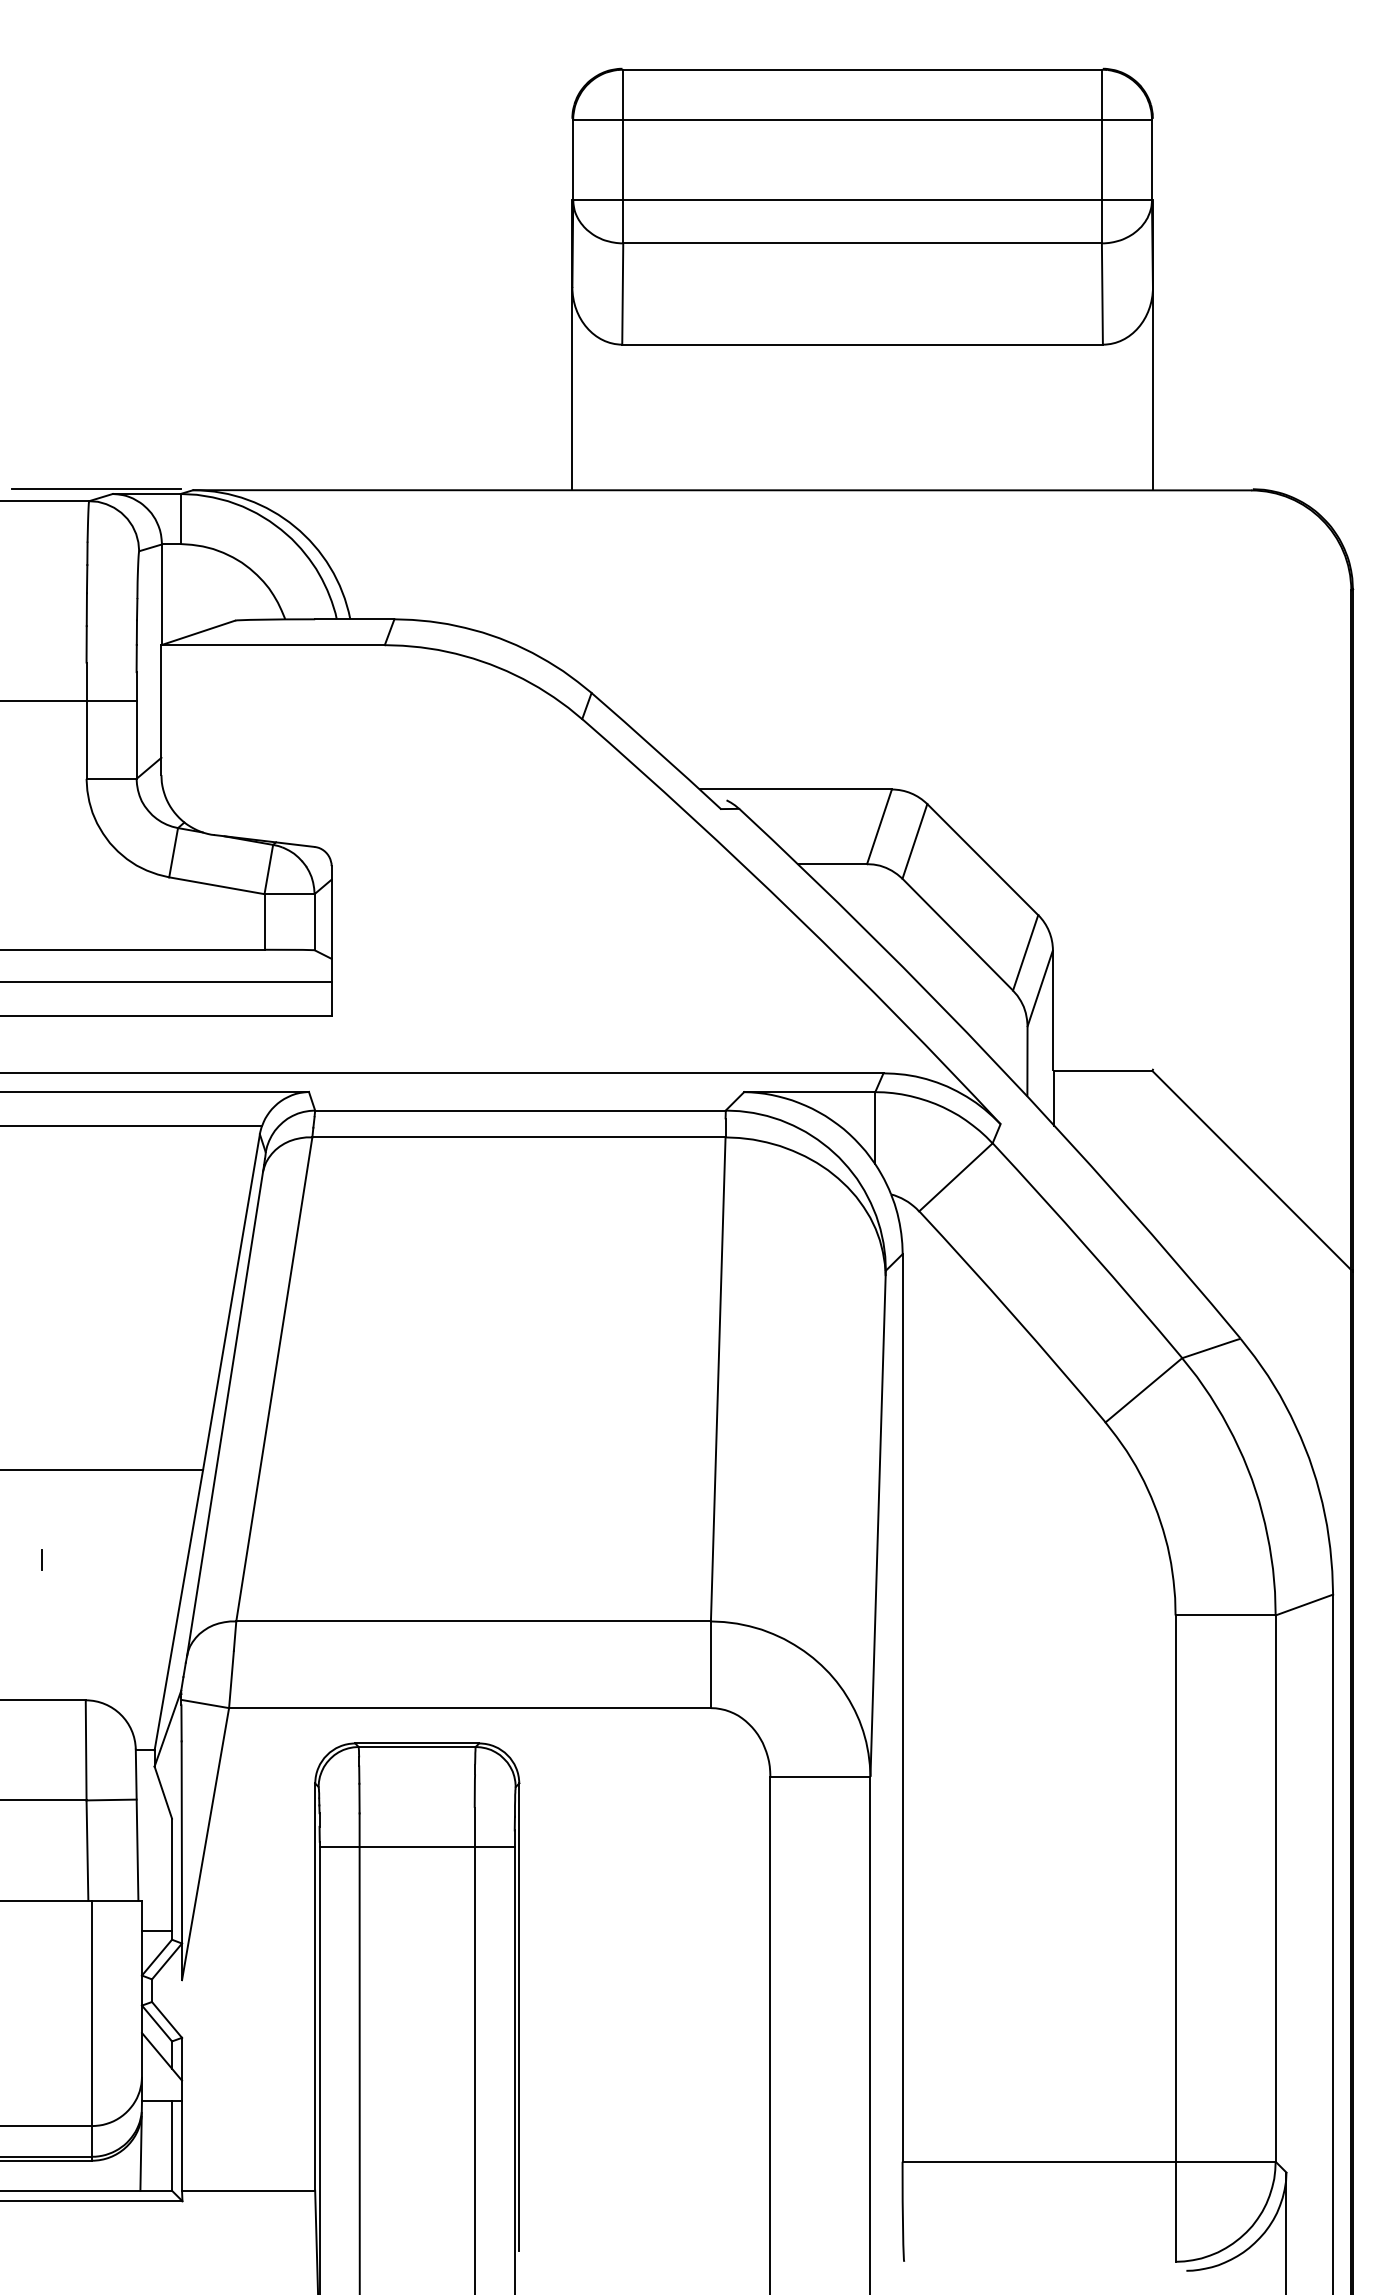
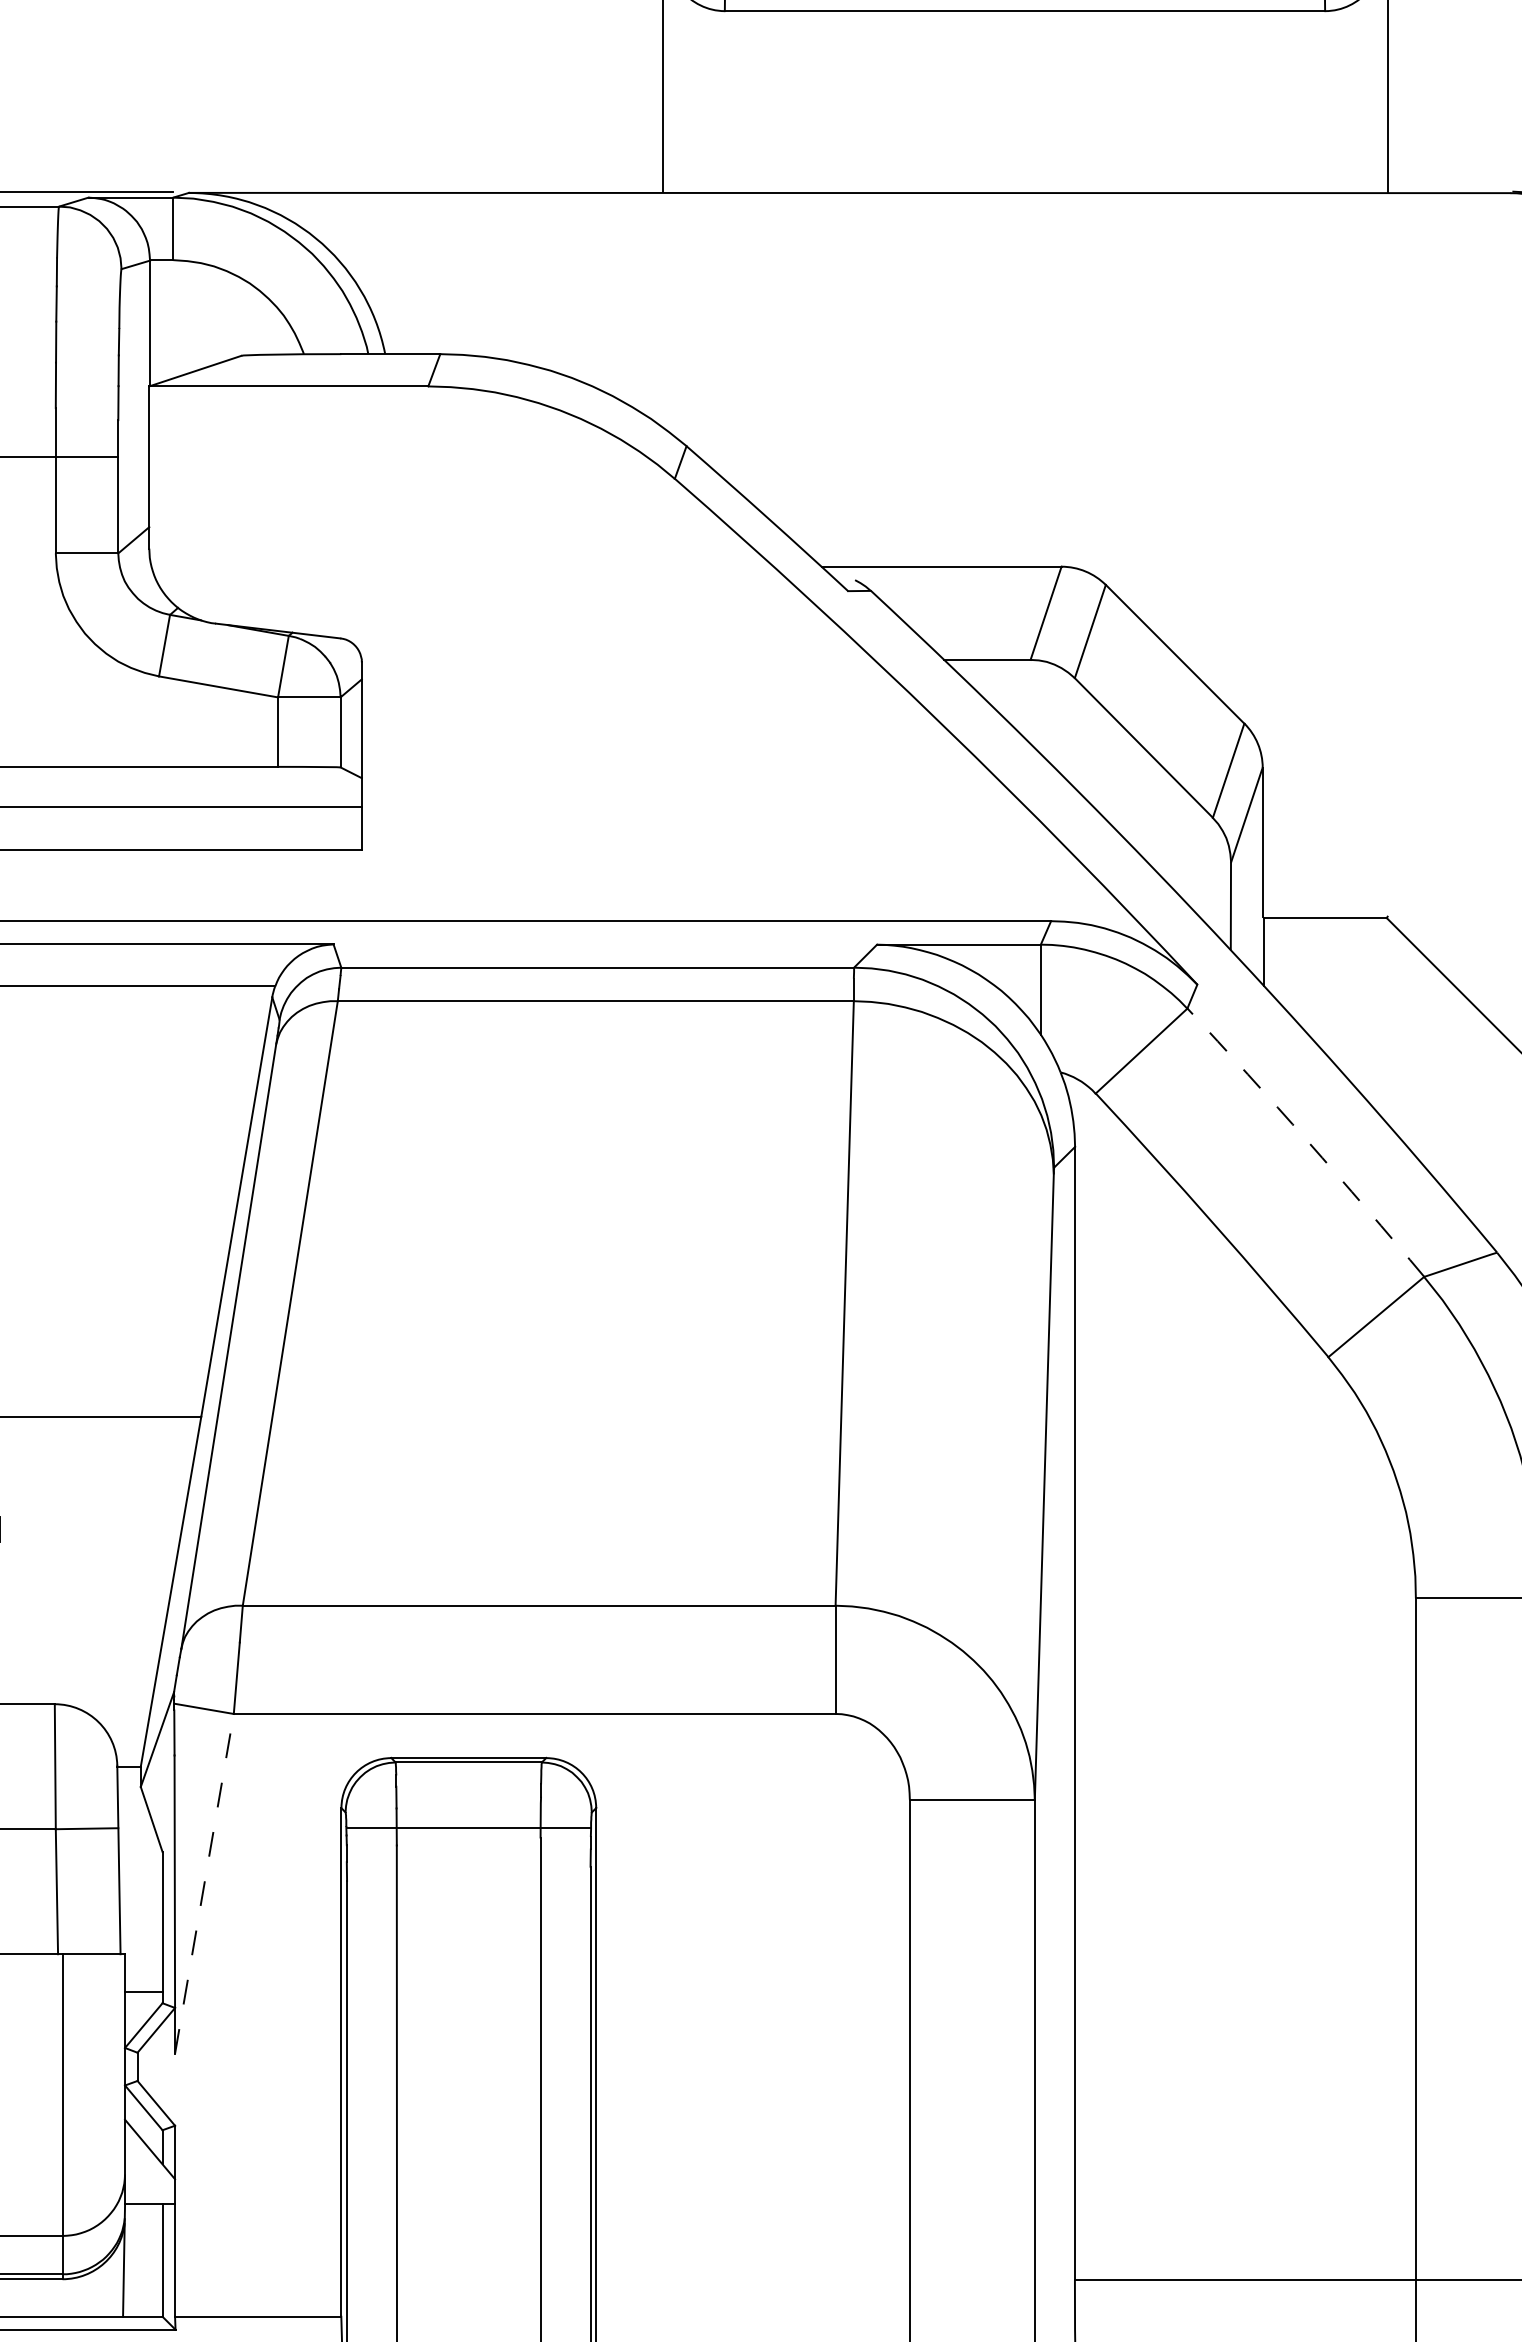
arc: (1088, 1249) -> (1307, 1141), solid -> dashed
line: (205, 1843) -> (204, 1883), solid -> dashed
line: (416, 1847) -> (467, 1828), moved

